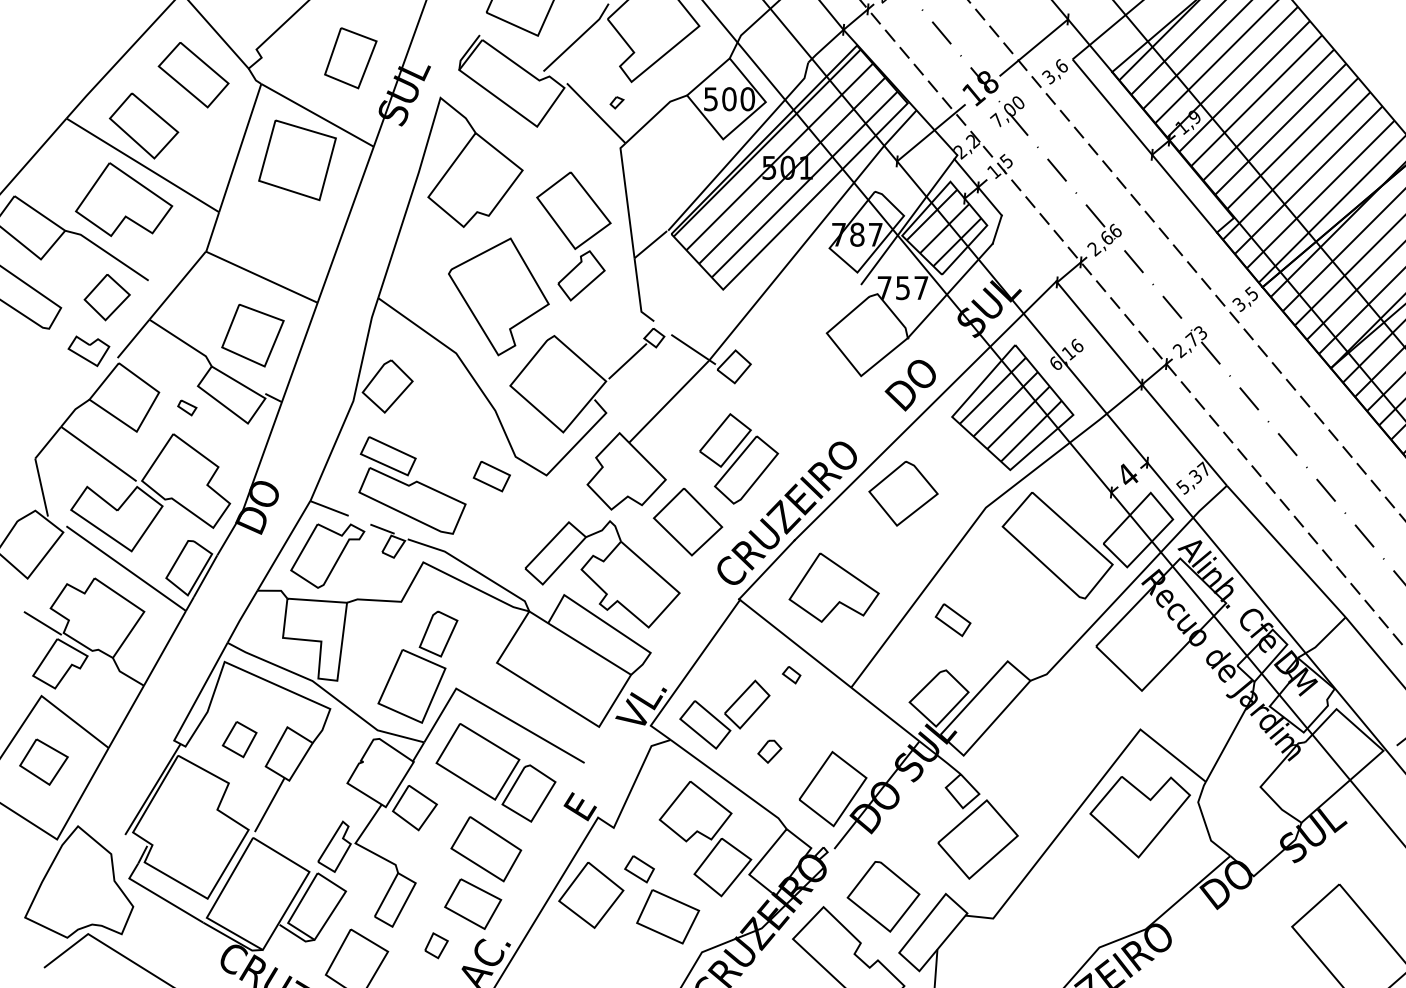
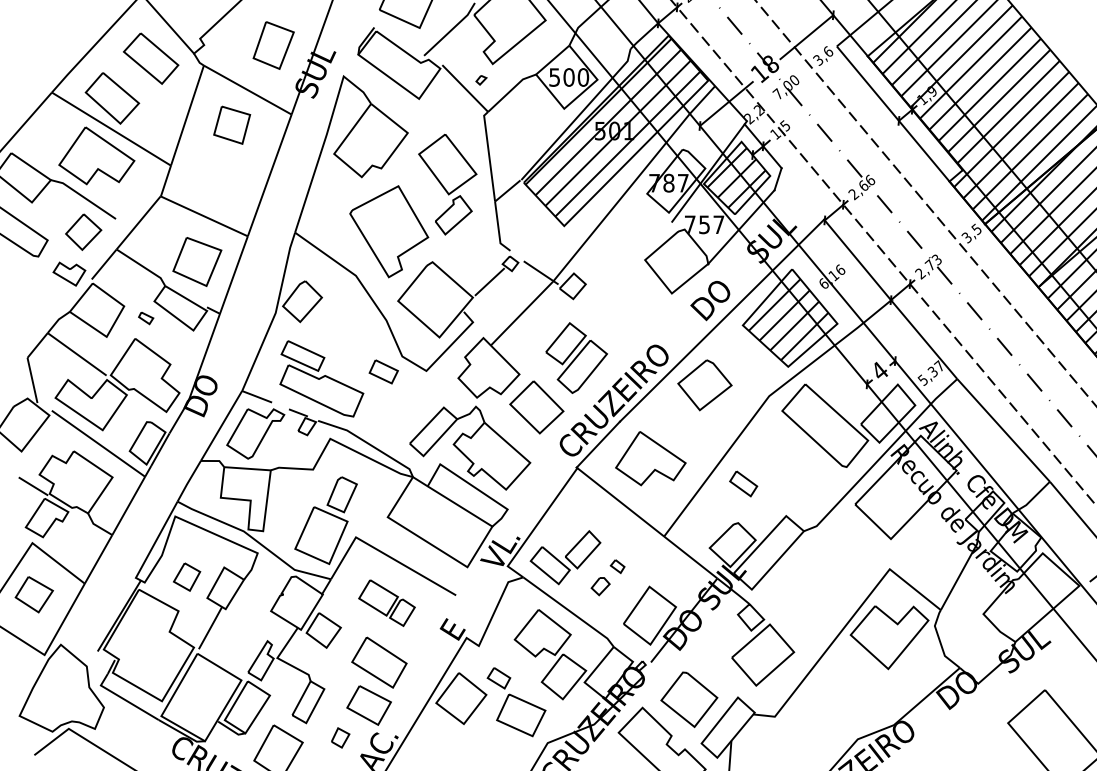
part: (297, 160) -> (232, 125), size x0.6
part: (791, 675) -> (617, 566), moved
part: (495, 772) -> (386, 602), size x0.6

